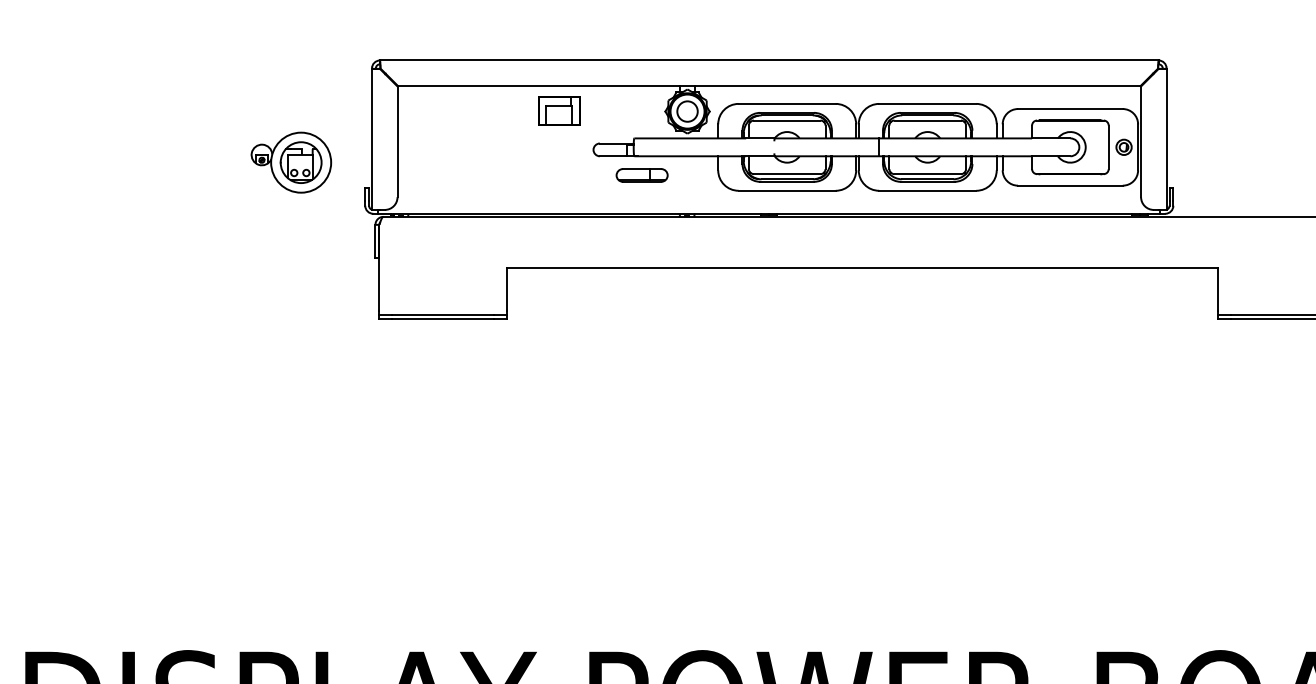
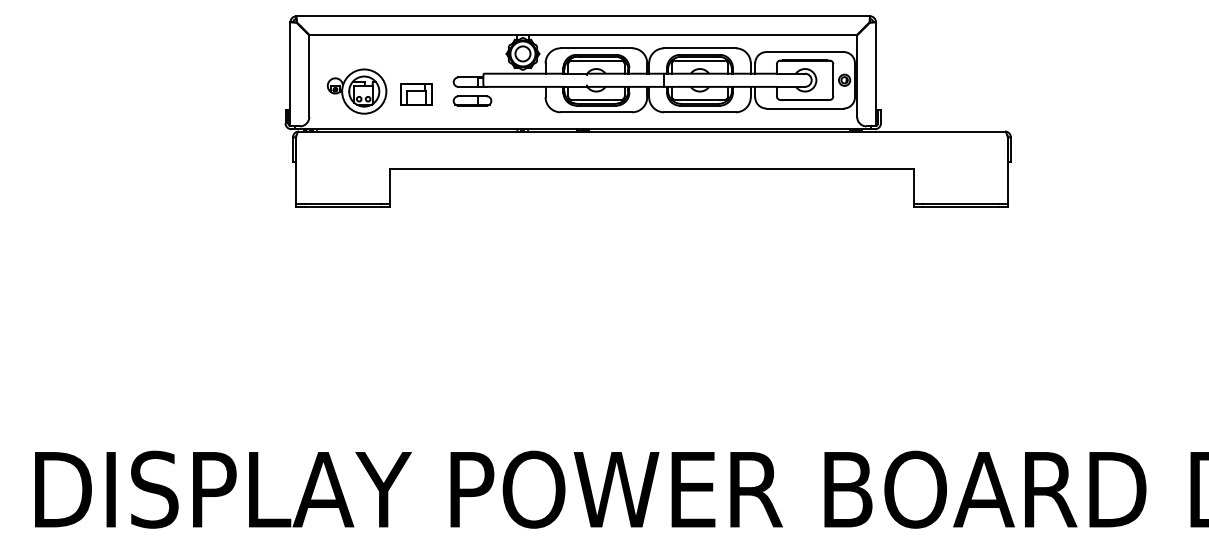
part: (559, 110) -> (416, 94), moved
part: (290, 162) -> (356, 91), moved
part: (642, 174) -> (472, 100), moved

